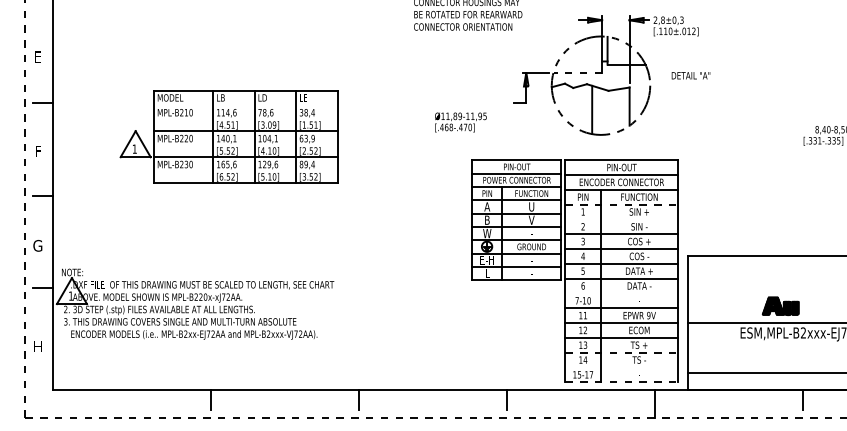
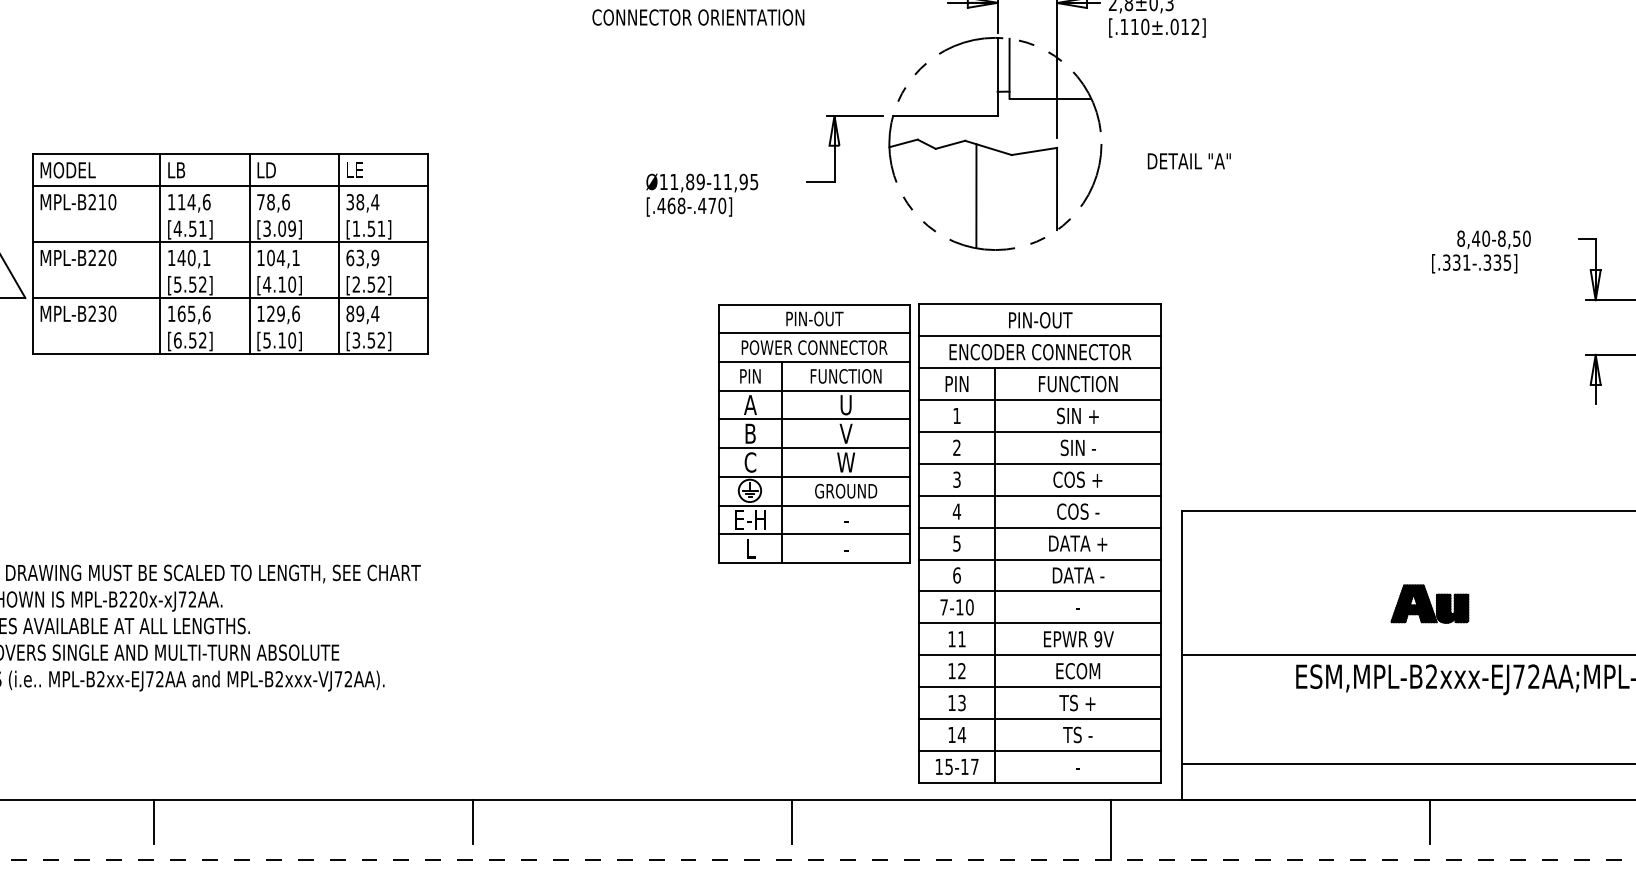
line: (577, 72) -> (944, 115), dashed -> solid
text: (690, 75) -> (1188, 160), moved
line: (245, 105) -> (229, 186), added
text: (460, 122) -> (701, 195), moved
line: (622, 204) -> (1041, 399), dashed -> solid
line: (621, 219) -> (1039, 432), added
text: (487, 233) -> (750, 462), W -> C
text: (531, 233) -> (845, 462), - -> W
line: (621, 293) -> (1039, 591), added
part: (780, 305) -> (1429, 602), moved
line: (622, 352) -> (1041, 718), dashed -> solid
line: (621, 367) -> (1039, 751), added
line: (622, 382) -> (1041, 783), dashed -> solid

